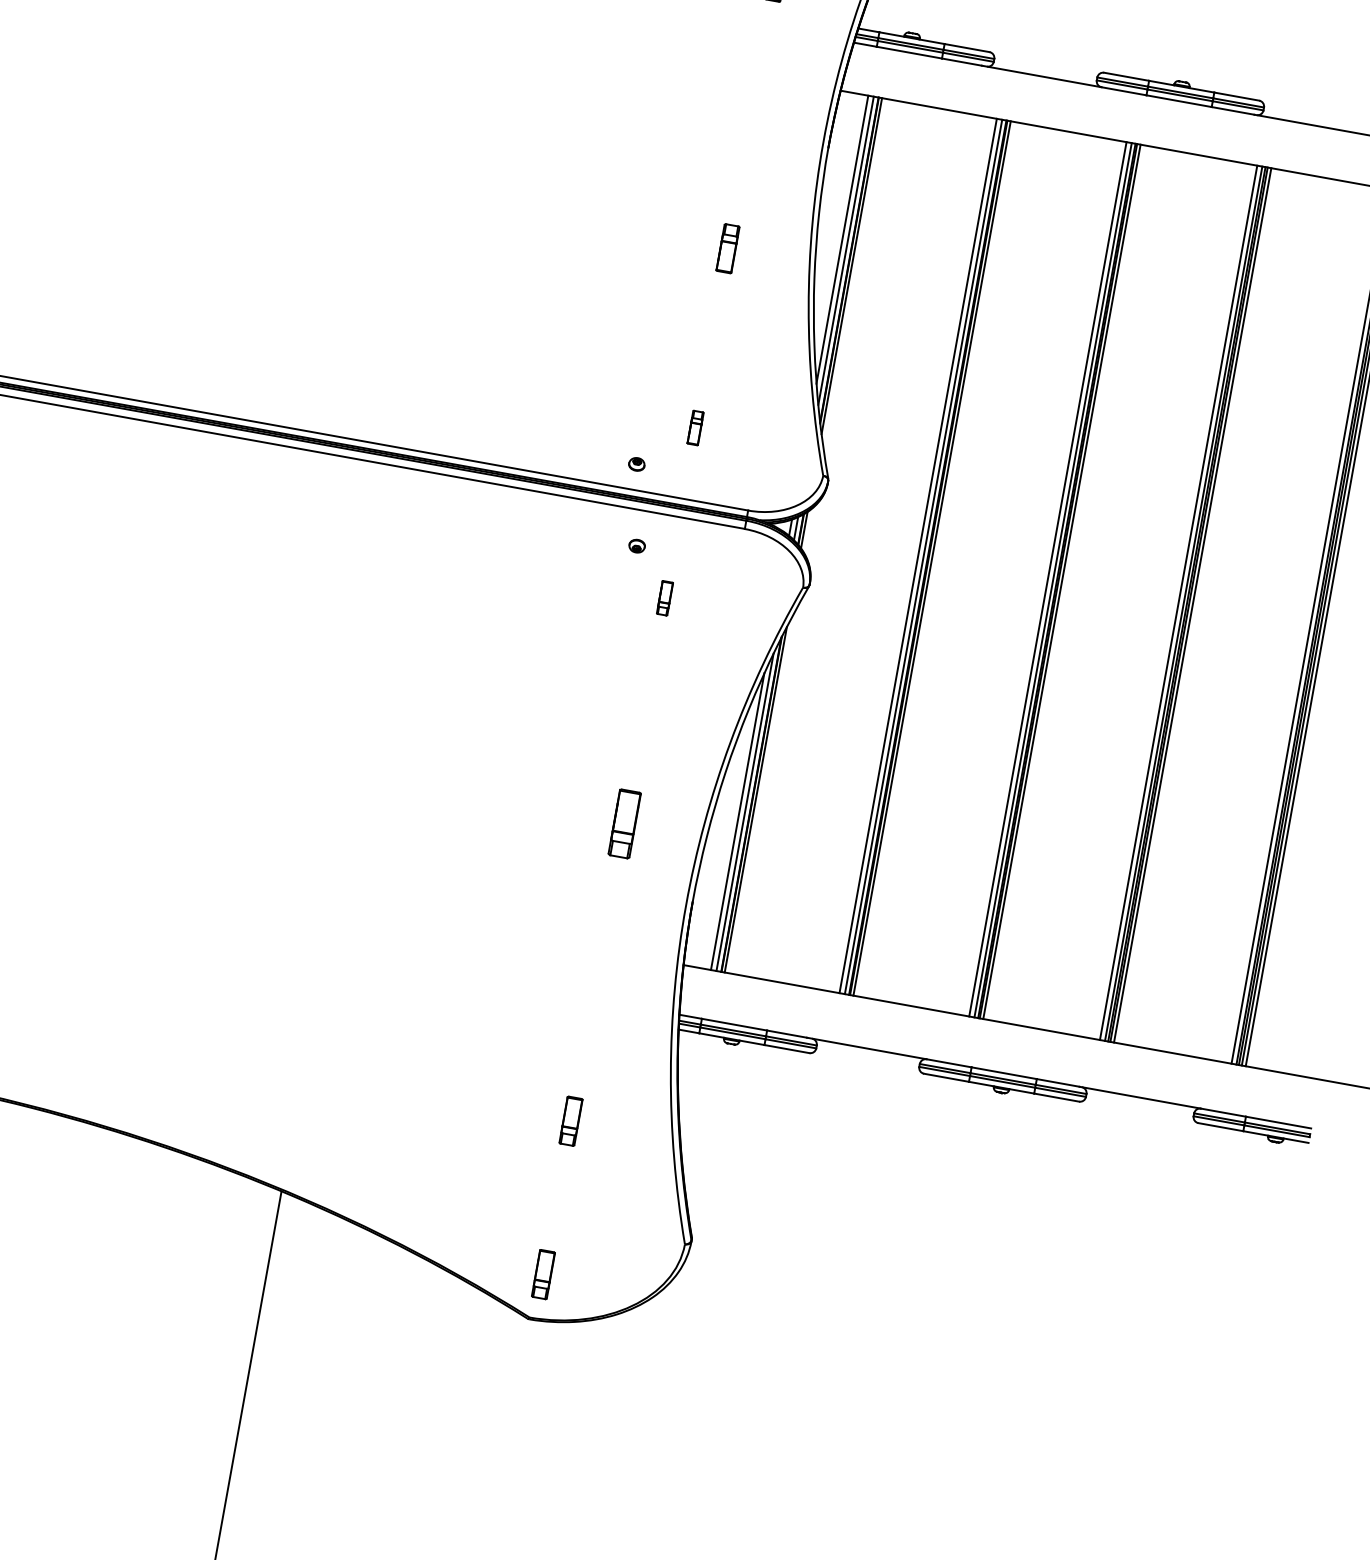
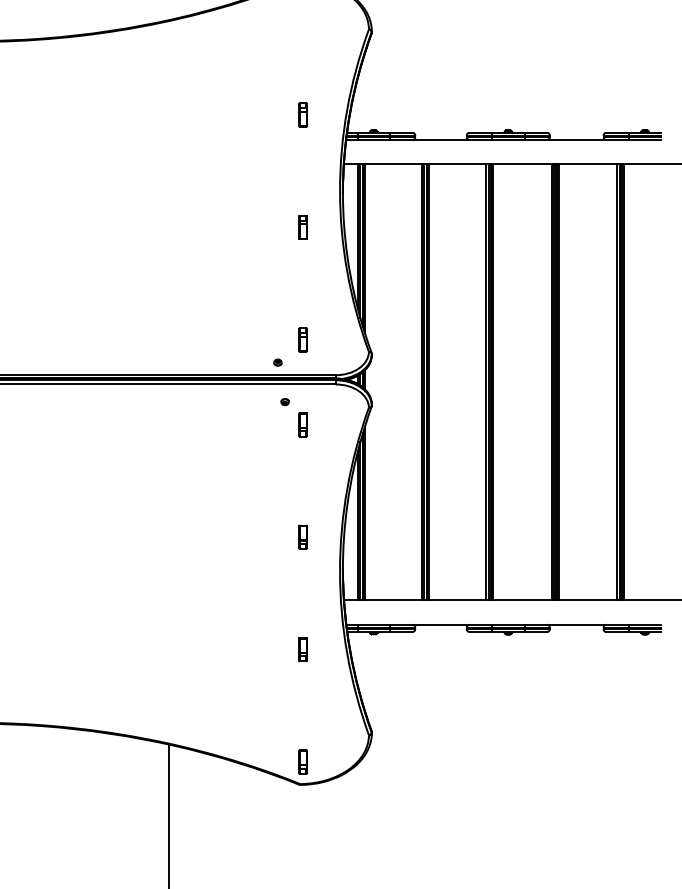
part: (726, 248) -> (302, 227), moved
part: (694, 426) -> (302, 339), size x1.43
part: (663, 597) -> (302, 424), size x1.43
part: (623, 821) -> (302, 536), size x0.71
part: (569, 1120) -> (302, 649), moved

